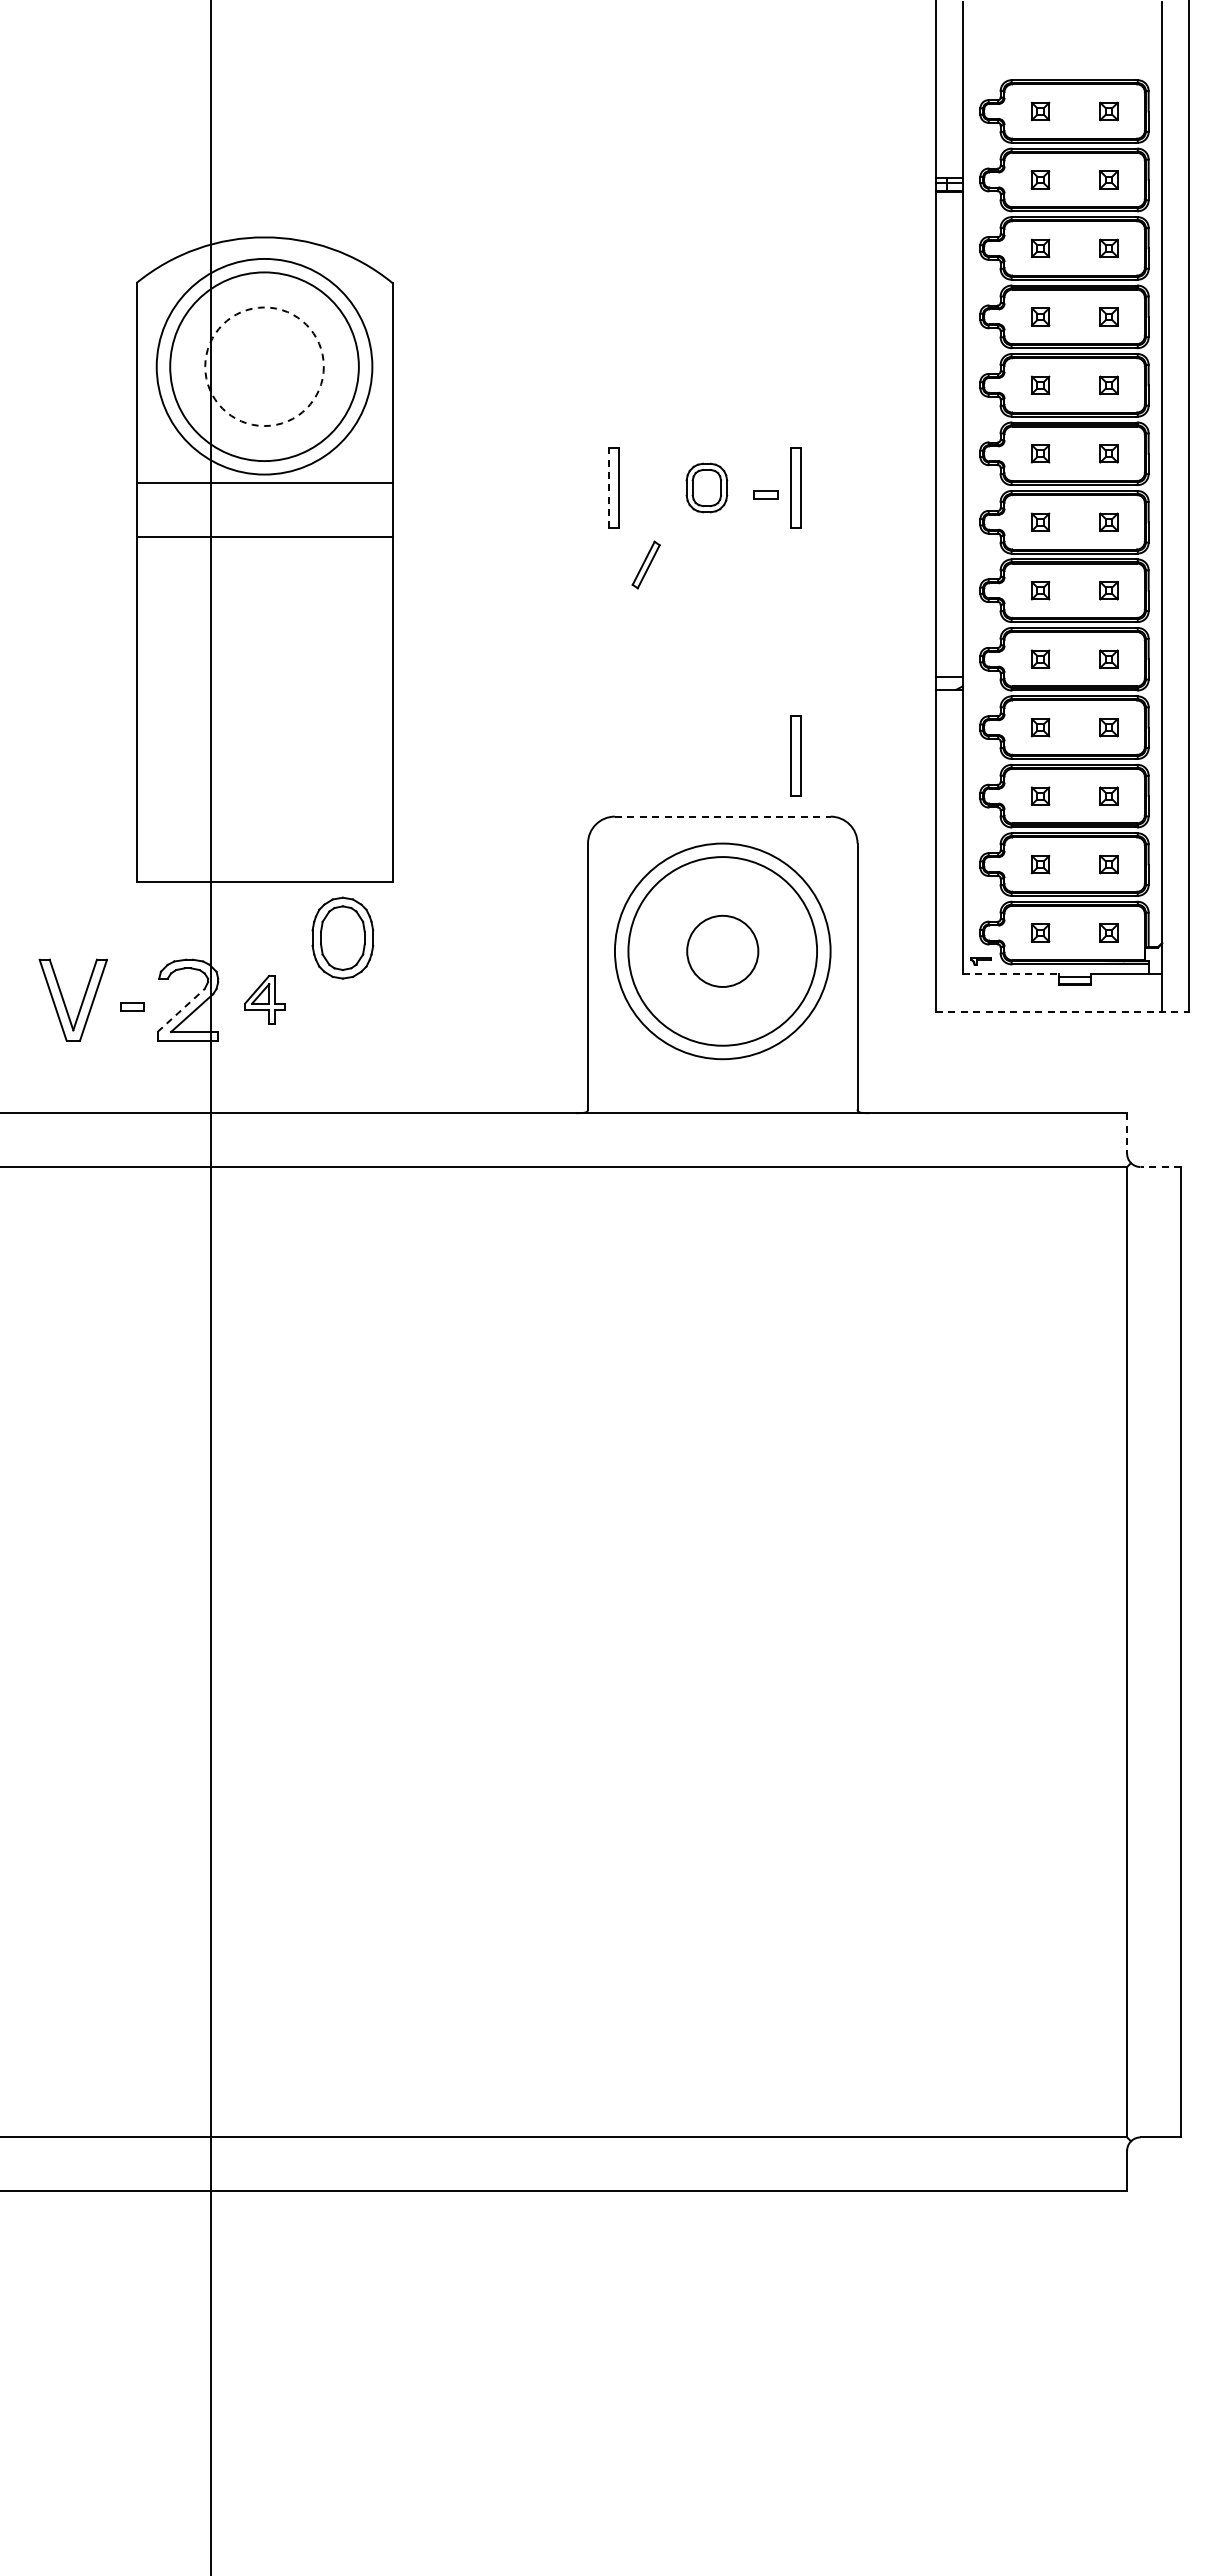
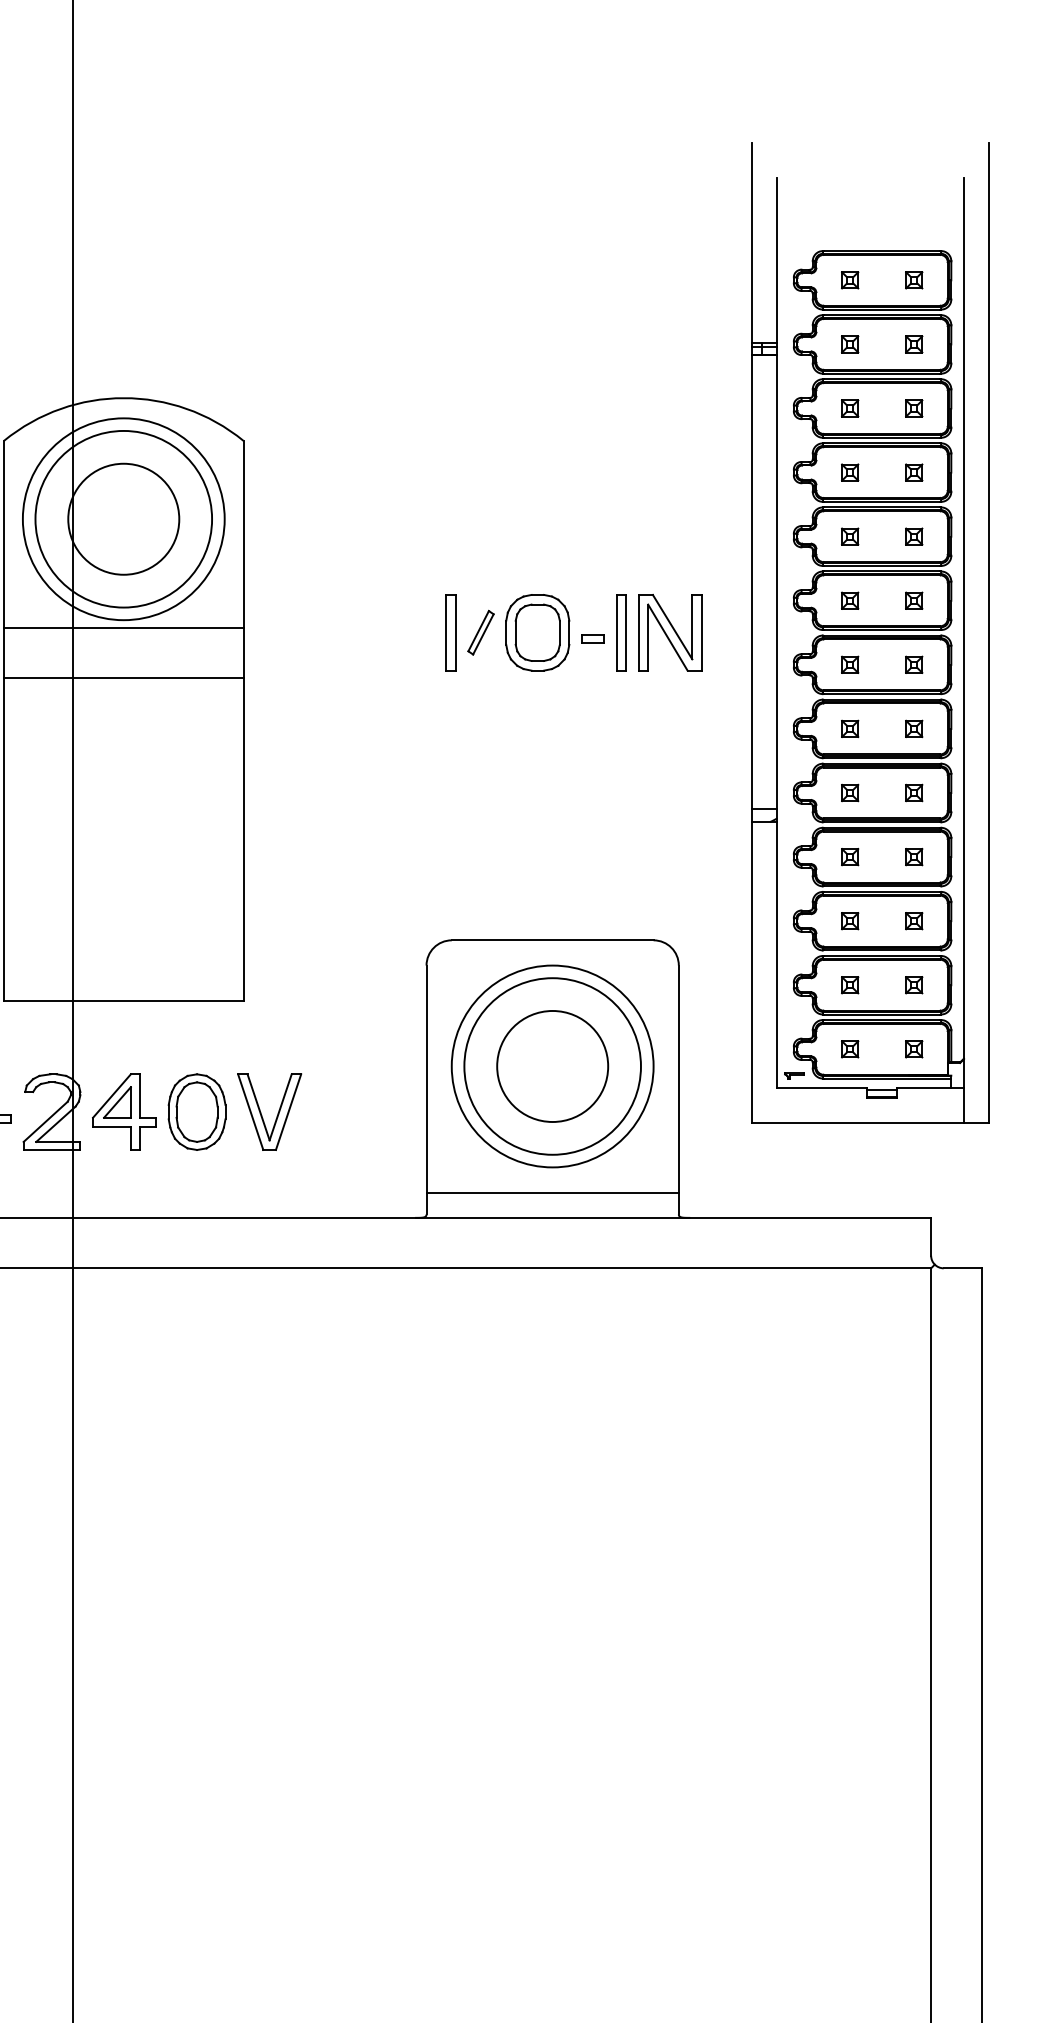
circle: (264, 366) -> (123, 519), dashed -> solid
line: (609, 487) -> (446, 632), dashed -> solid
part: (706, 487) -> (537, 632), size x1.67
part: (848, 487) -> (670, 632), added
part: (645, 564) -> (480, 632), moved
part: (795, 755) -> (620, 883), removed
line: (722, 816) -> (552, 940), dashed -> solid
part: (342, 937) -> (196, 1111), moved
circle: (722, 951) -> (552, 1066), size x1.67
line: (1010, 974) -> (821, 1088), dashed -> solid
part: (264, 999) -> (123, 1111), size x1.67
part: (428, 1002) -> (277, 1114), added
line: (181, 1010) -> (46, 1121), dashed -> solid
line: (1062, 1011) -> (870, 1122), dashed -> solid
line: (722, 1086) -> (552, 1192), added
line: (1127, 1133) -> (931, 1236), dashed -> solid
line: (1160, 1167) -> (962, 1268), dashed -> solid

